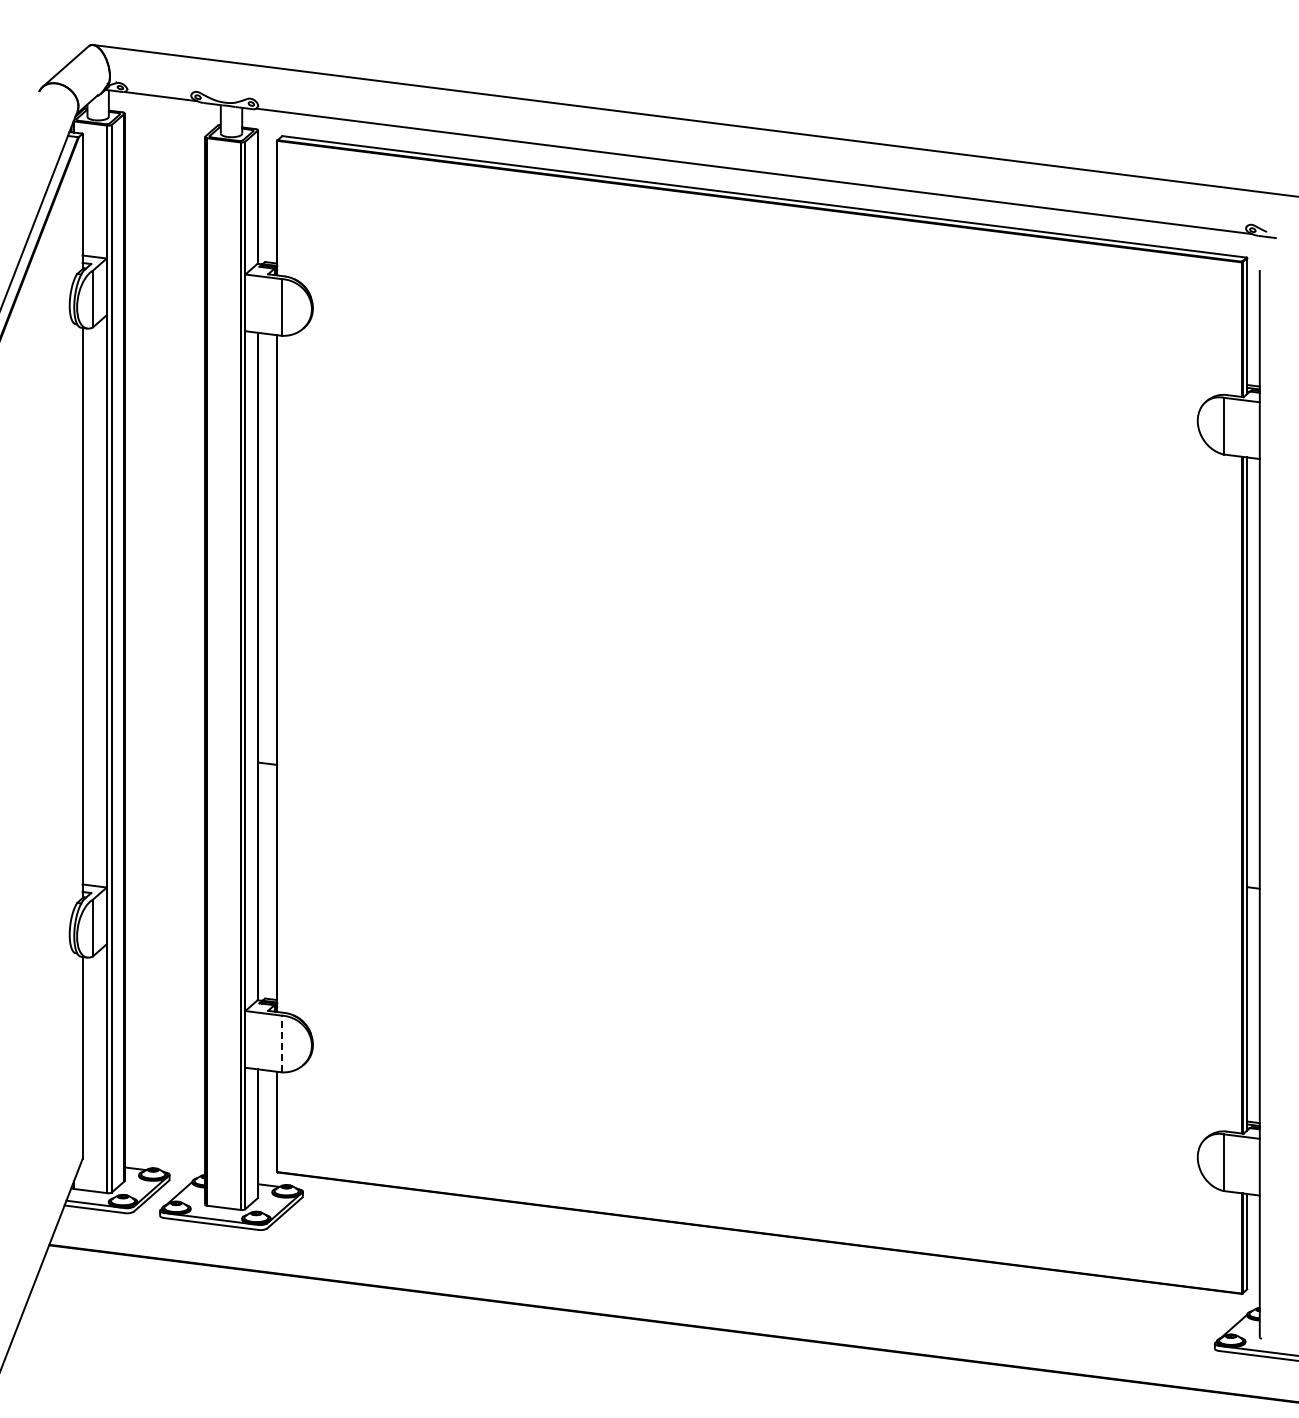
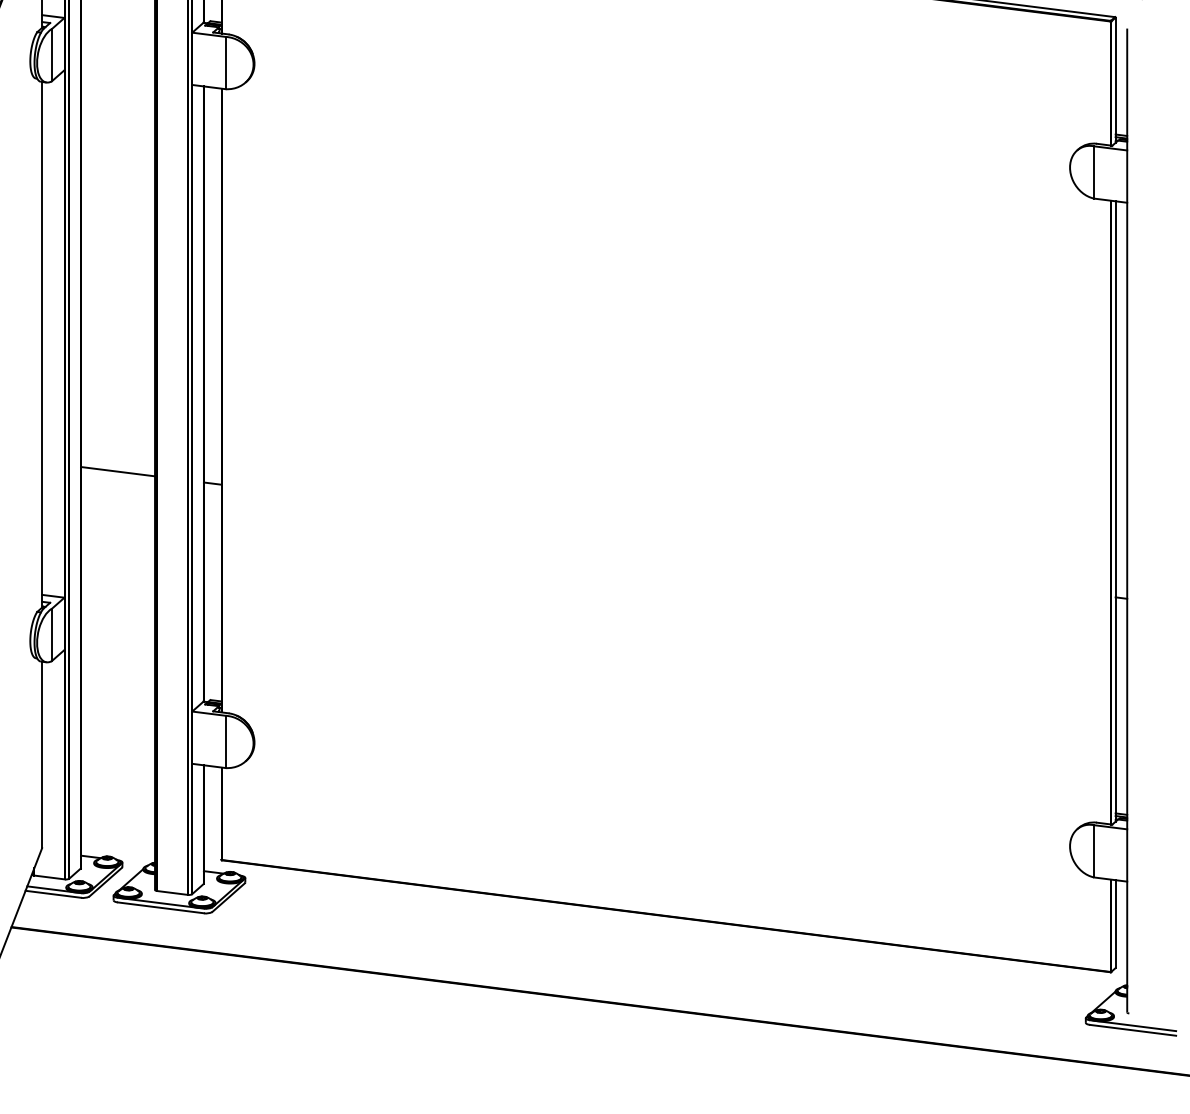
line: (164, 750) -> (117, 471), added
line: (281, 1043) -> (225, 741), dashed -> solid

